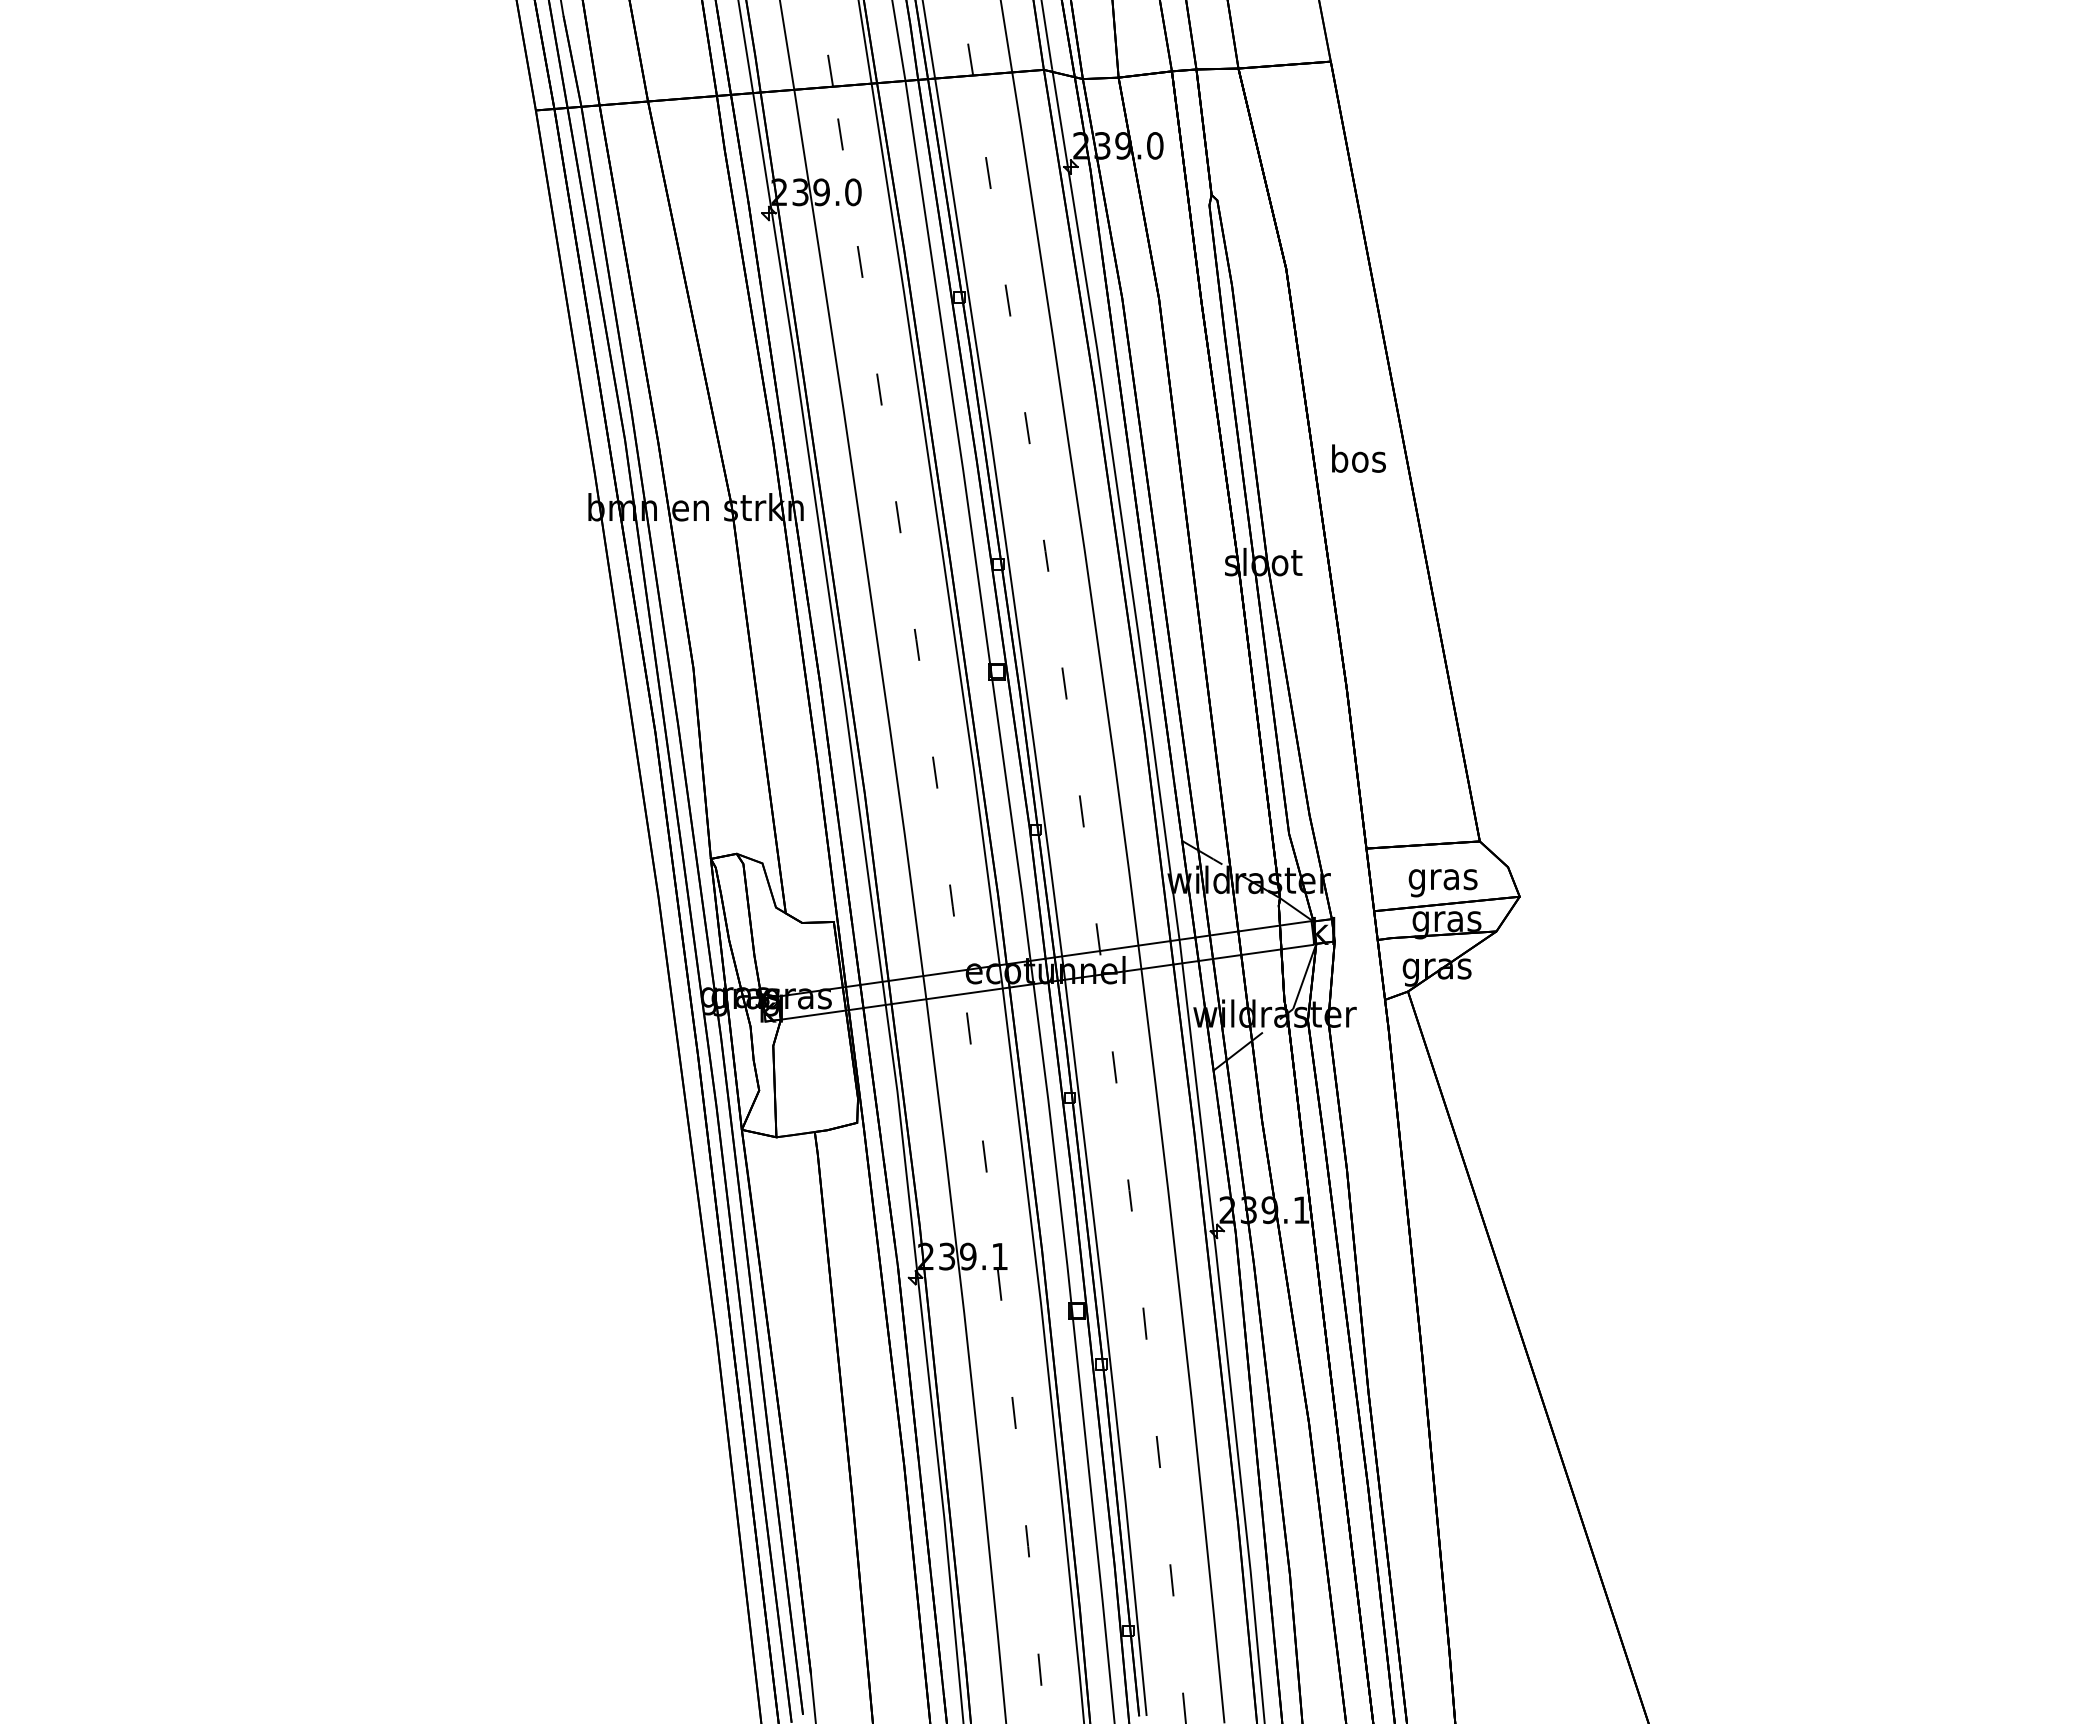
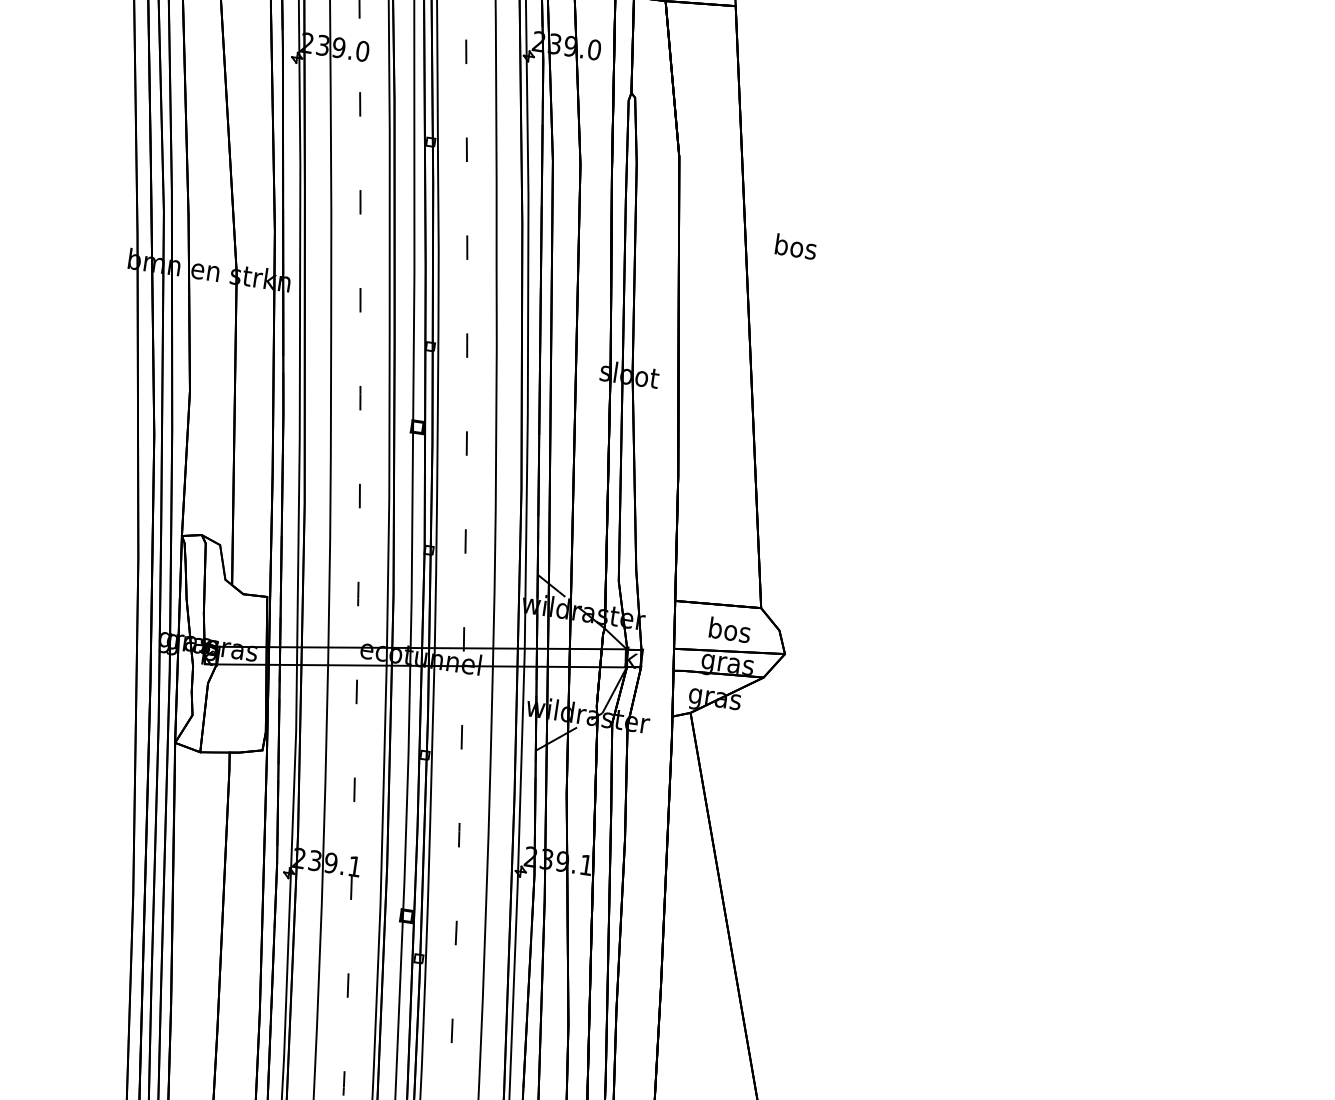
text: (1358, 458) -> (795, 246), moved
text: (1442, 879) -> (728, 632), gras -> bos

